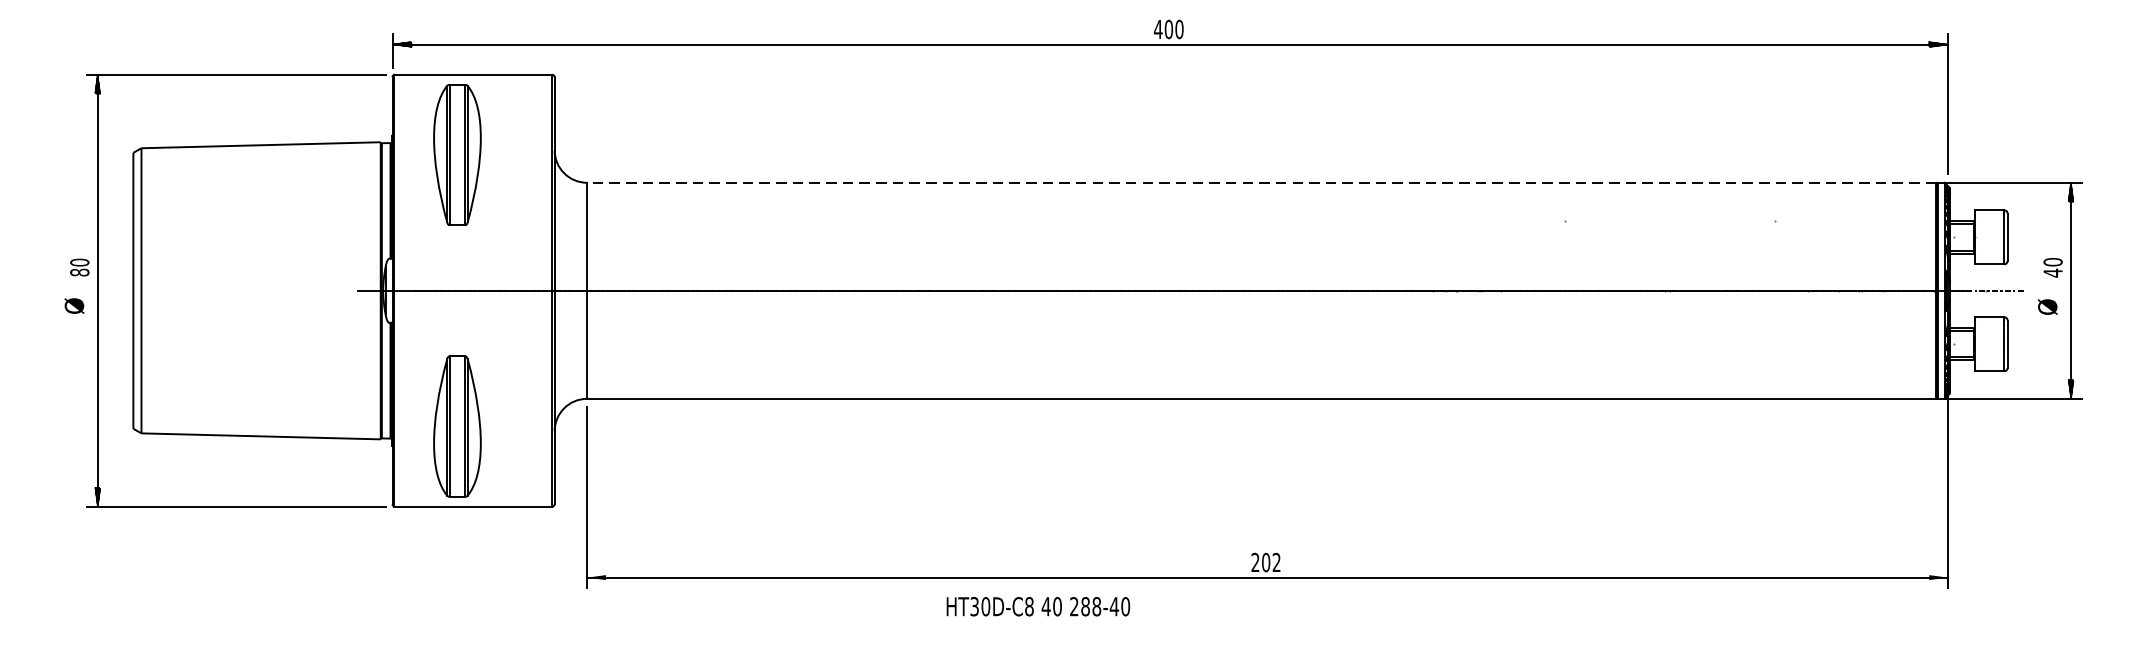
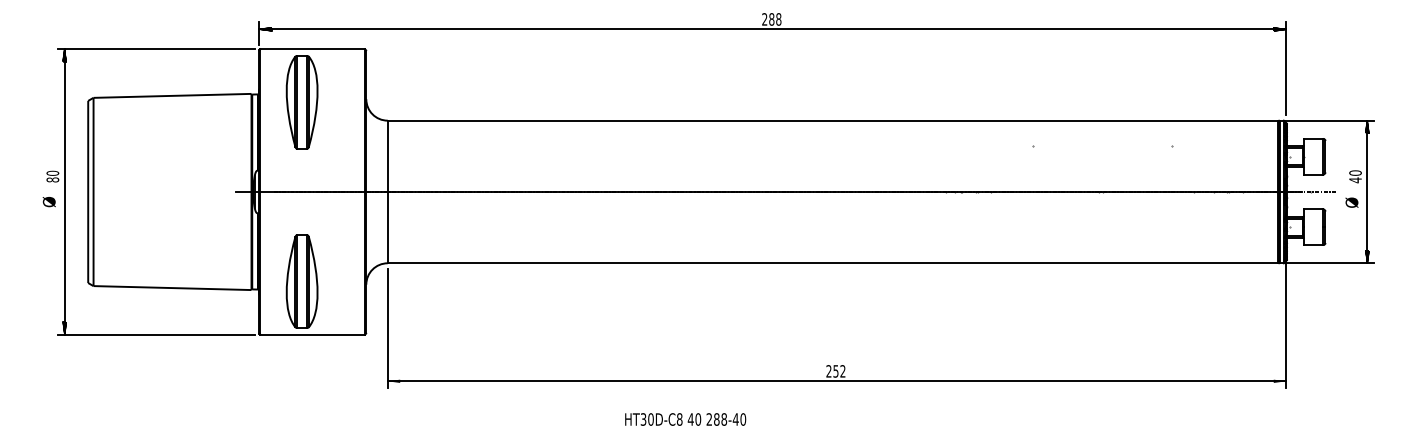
text: (1168, 29) -> (771, 19), 400 -> 288
line: (1260, 182) -> (832, 120), dashed -> solid
text: (1265, 562) -> (835, 371), 202 -> 252
text: (1038, 606) -> (685, 419), moved

